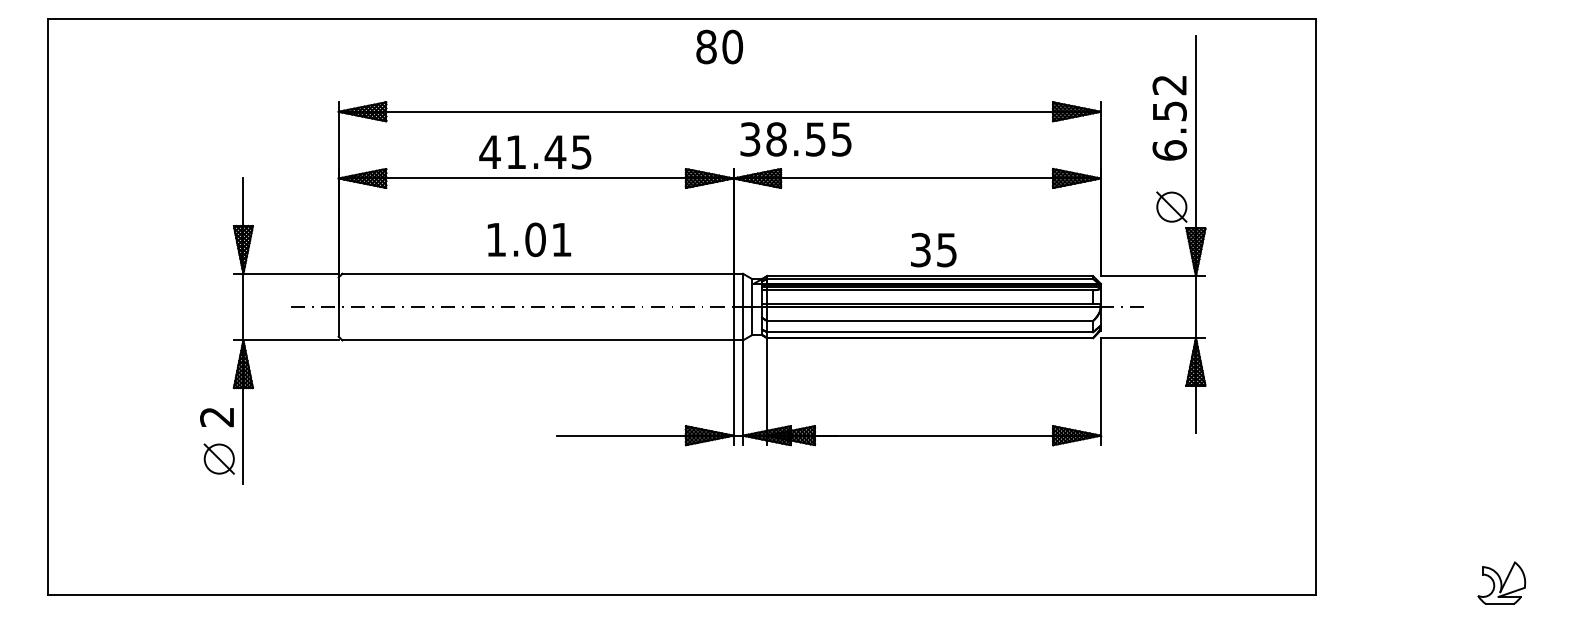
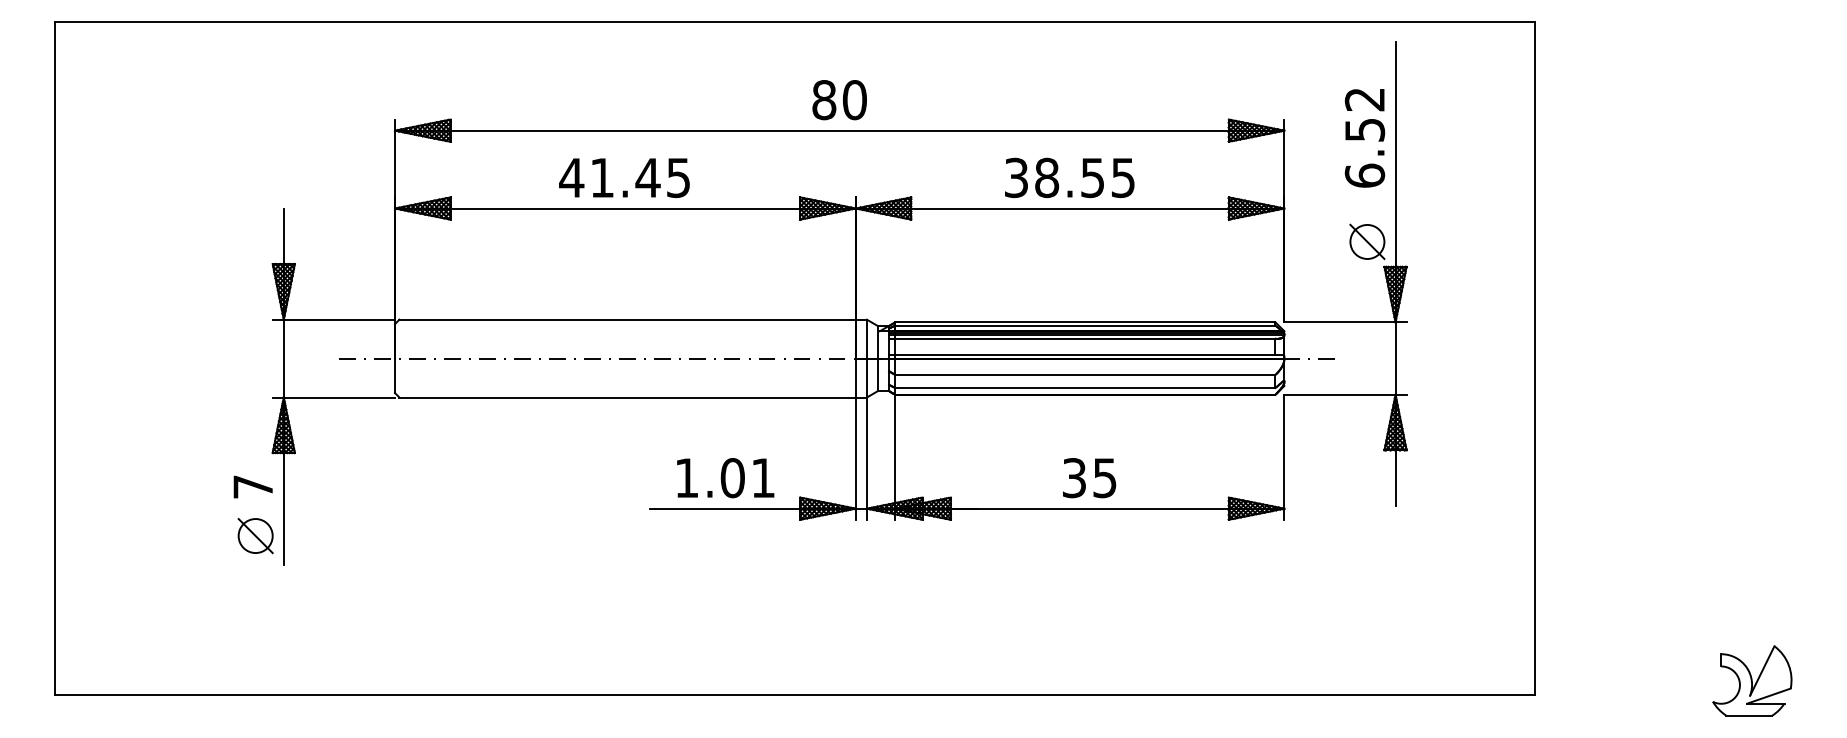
text: (719, 47) -> (839, 100), moved
text: (795, 139) -> (1069, 177), moved
text: (529, 240) -> (725, 478), moved
text: (933, 250) -> (1089, 478), moved
text: (216, 416) -> (252, 486), 2 -> 7
part: (1501, 582) -> (1752, 680), size x1.43

